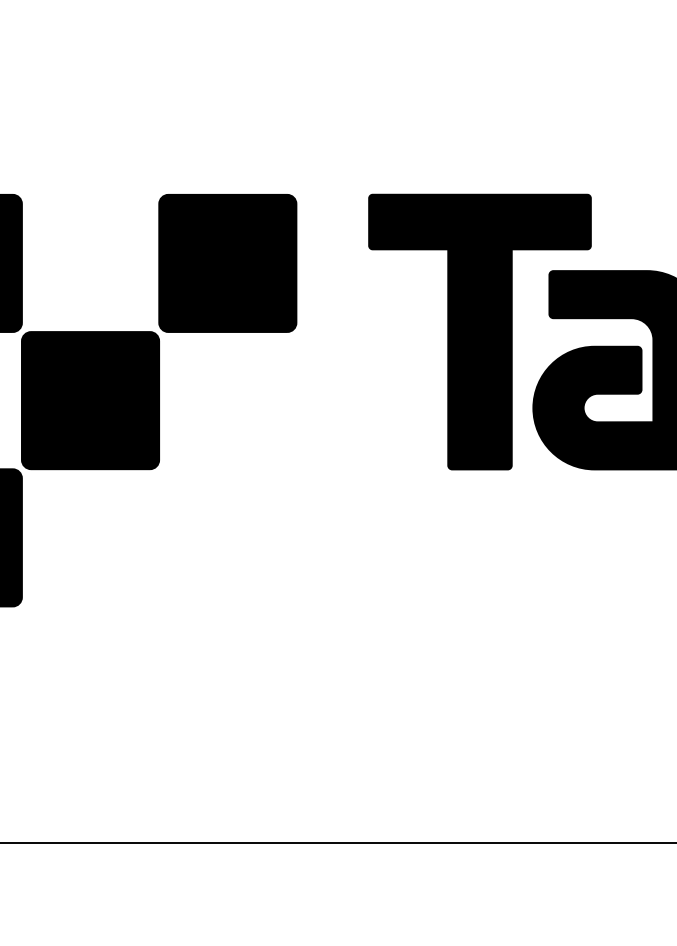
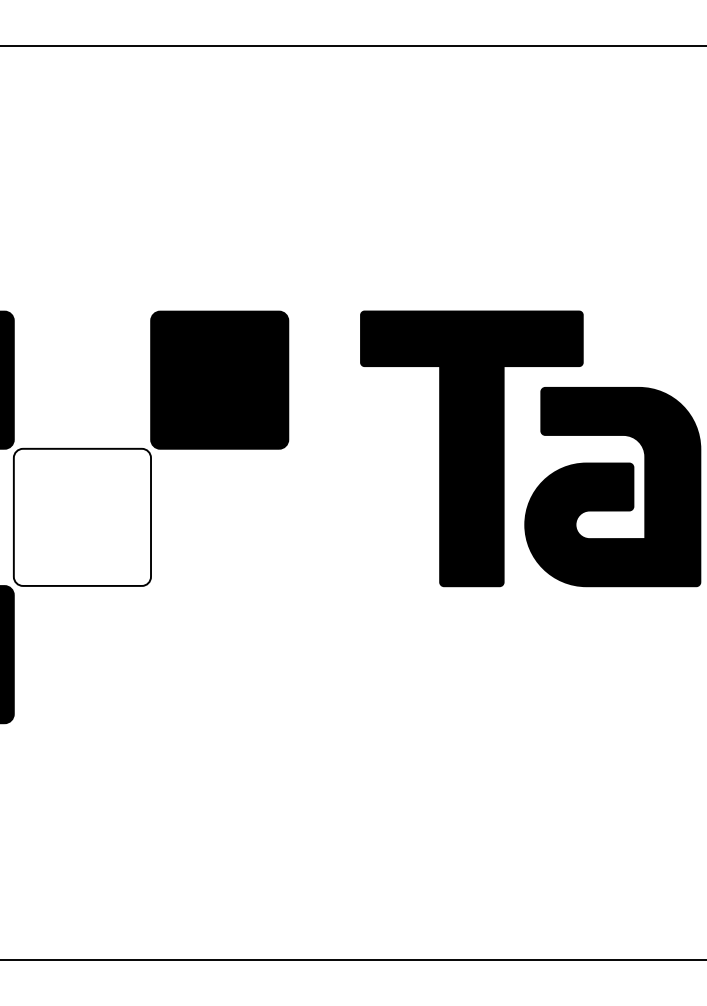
fill: (90, 399) -> (82, 516), removed

